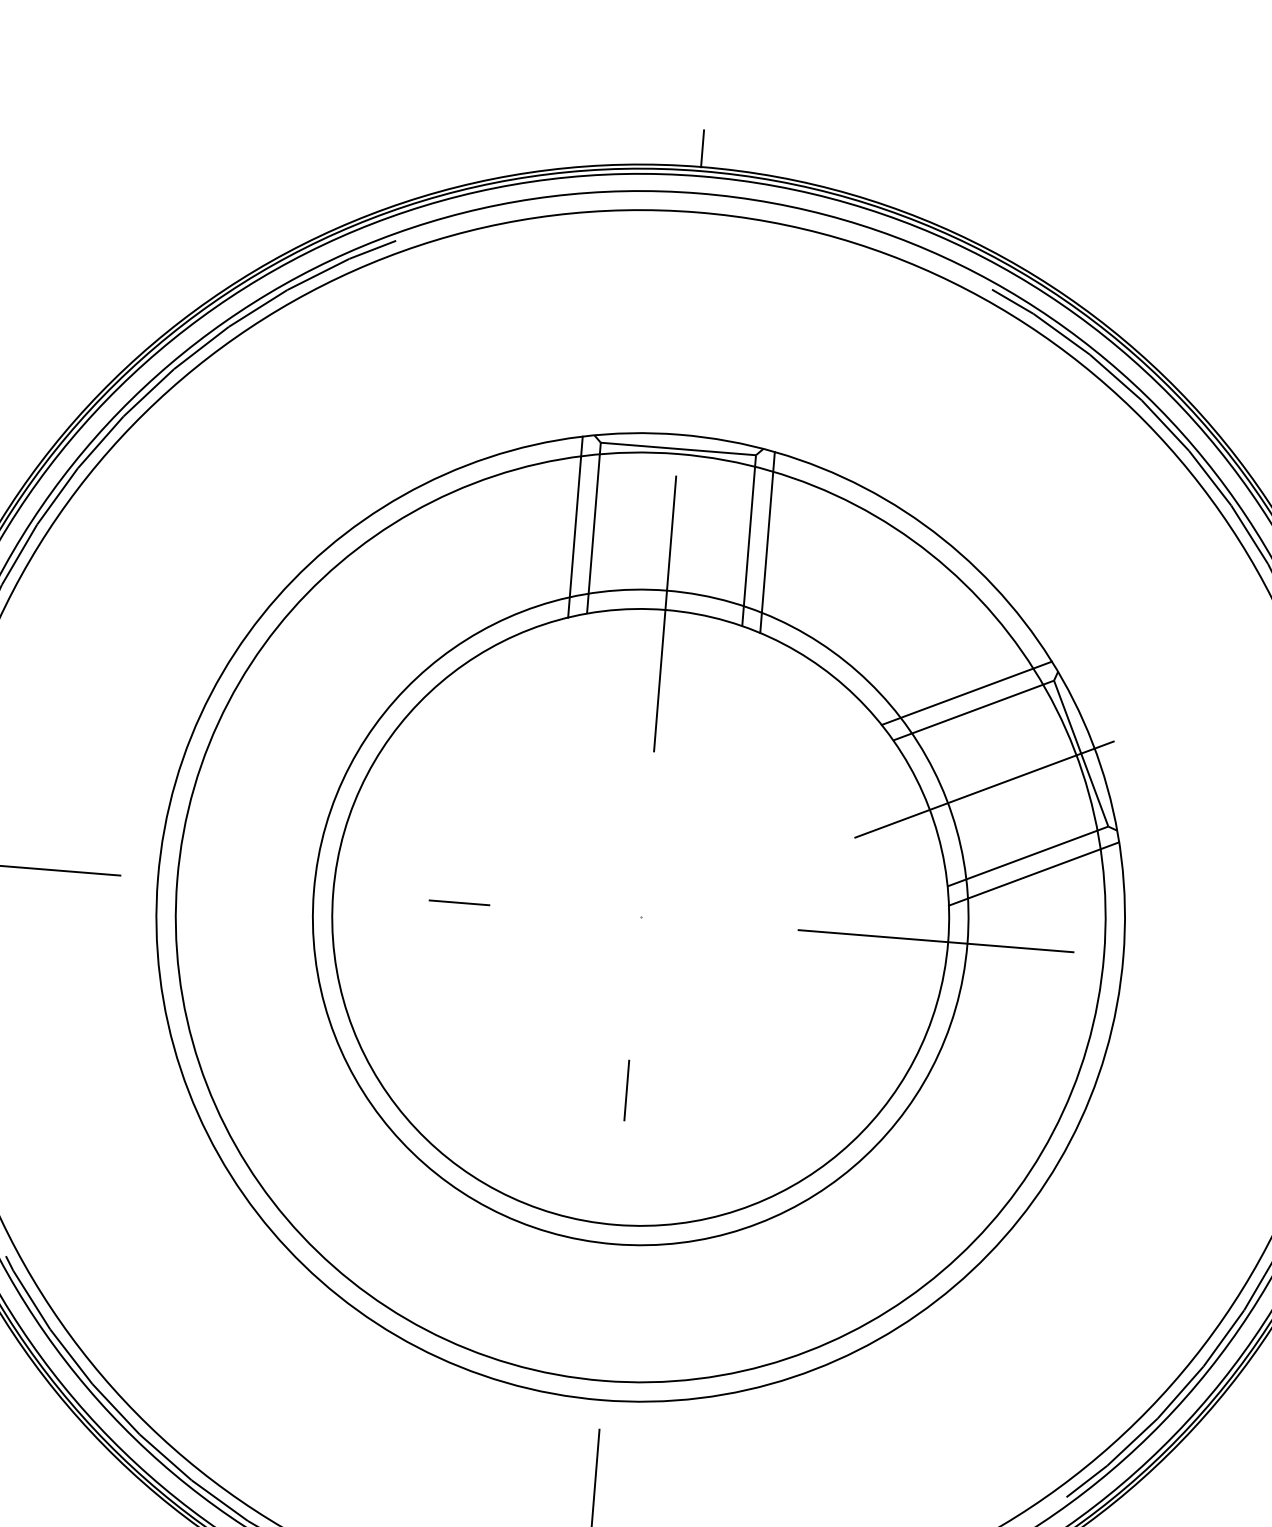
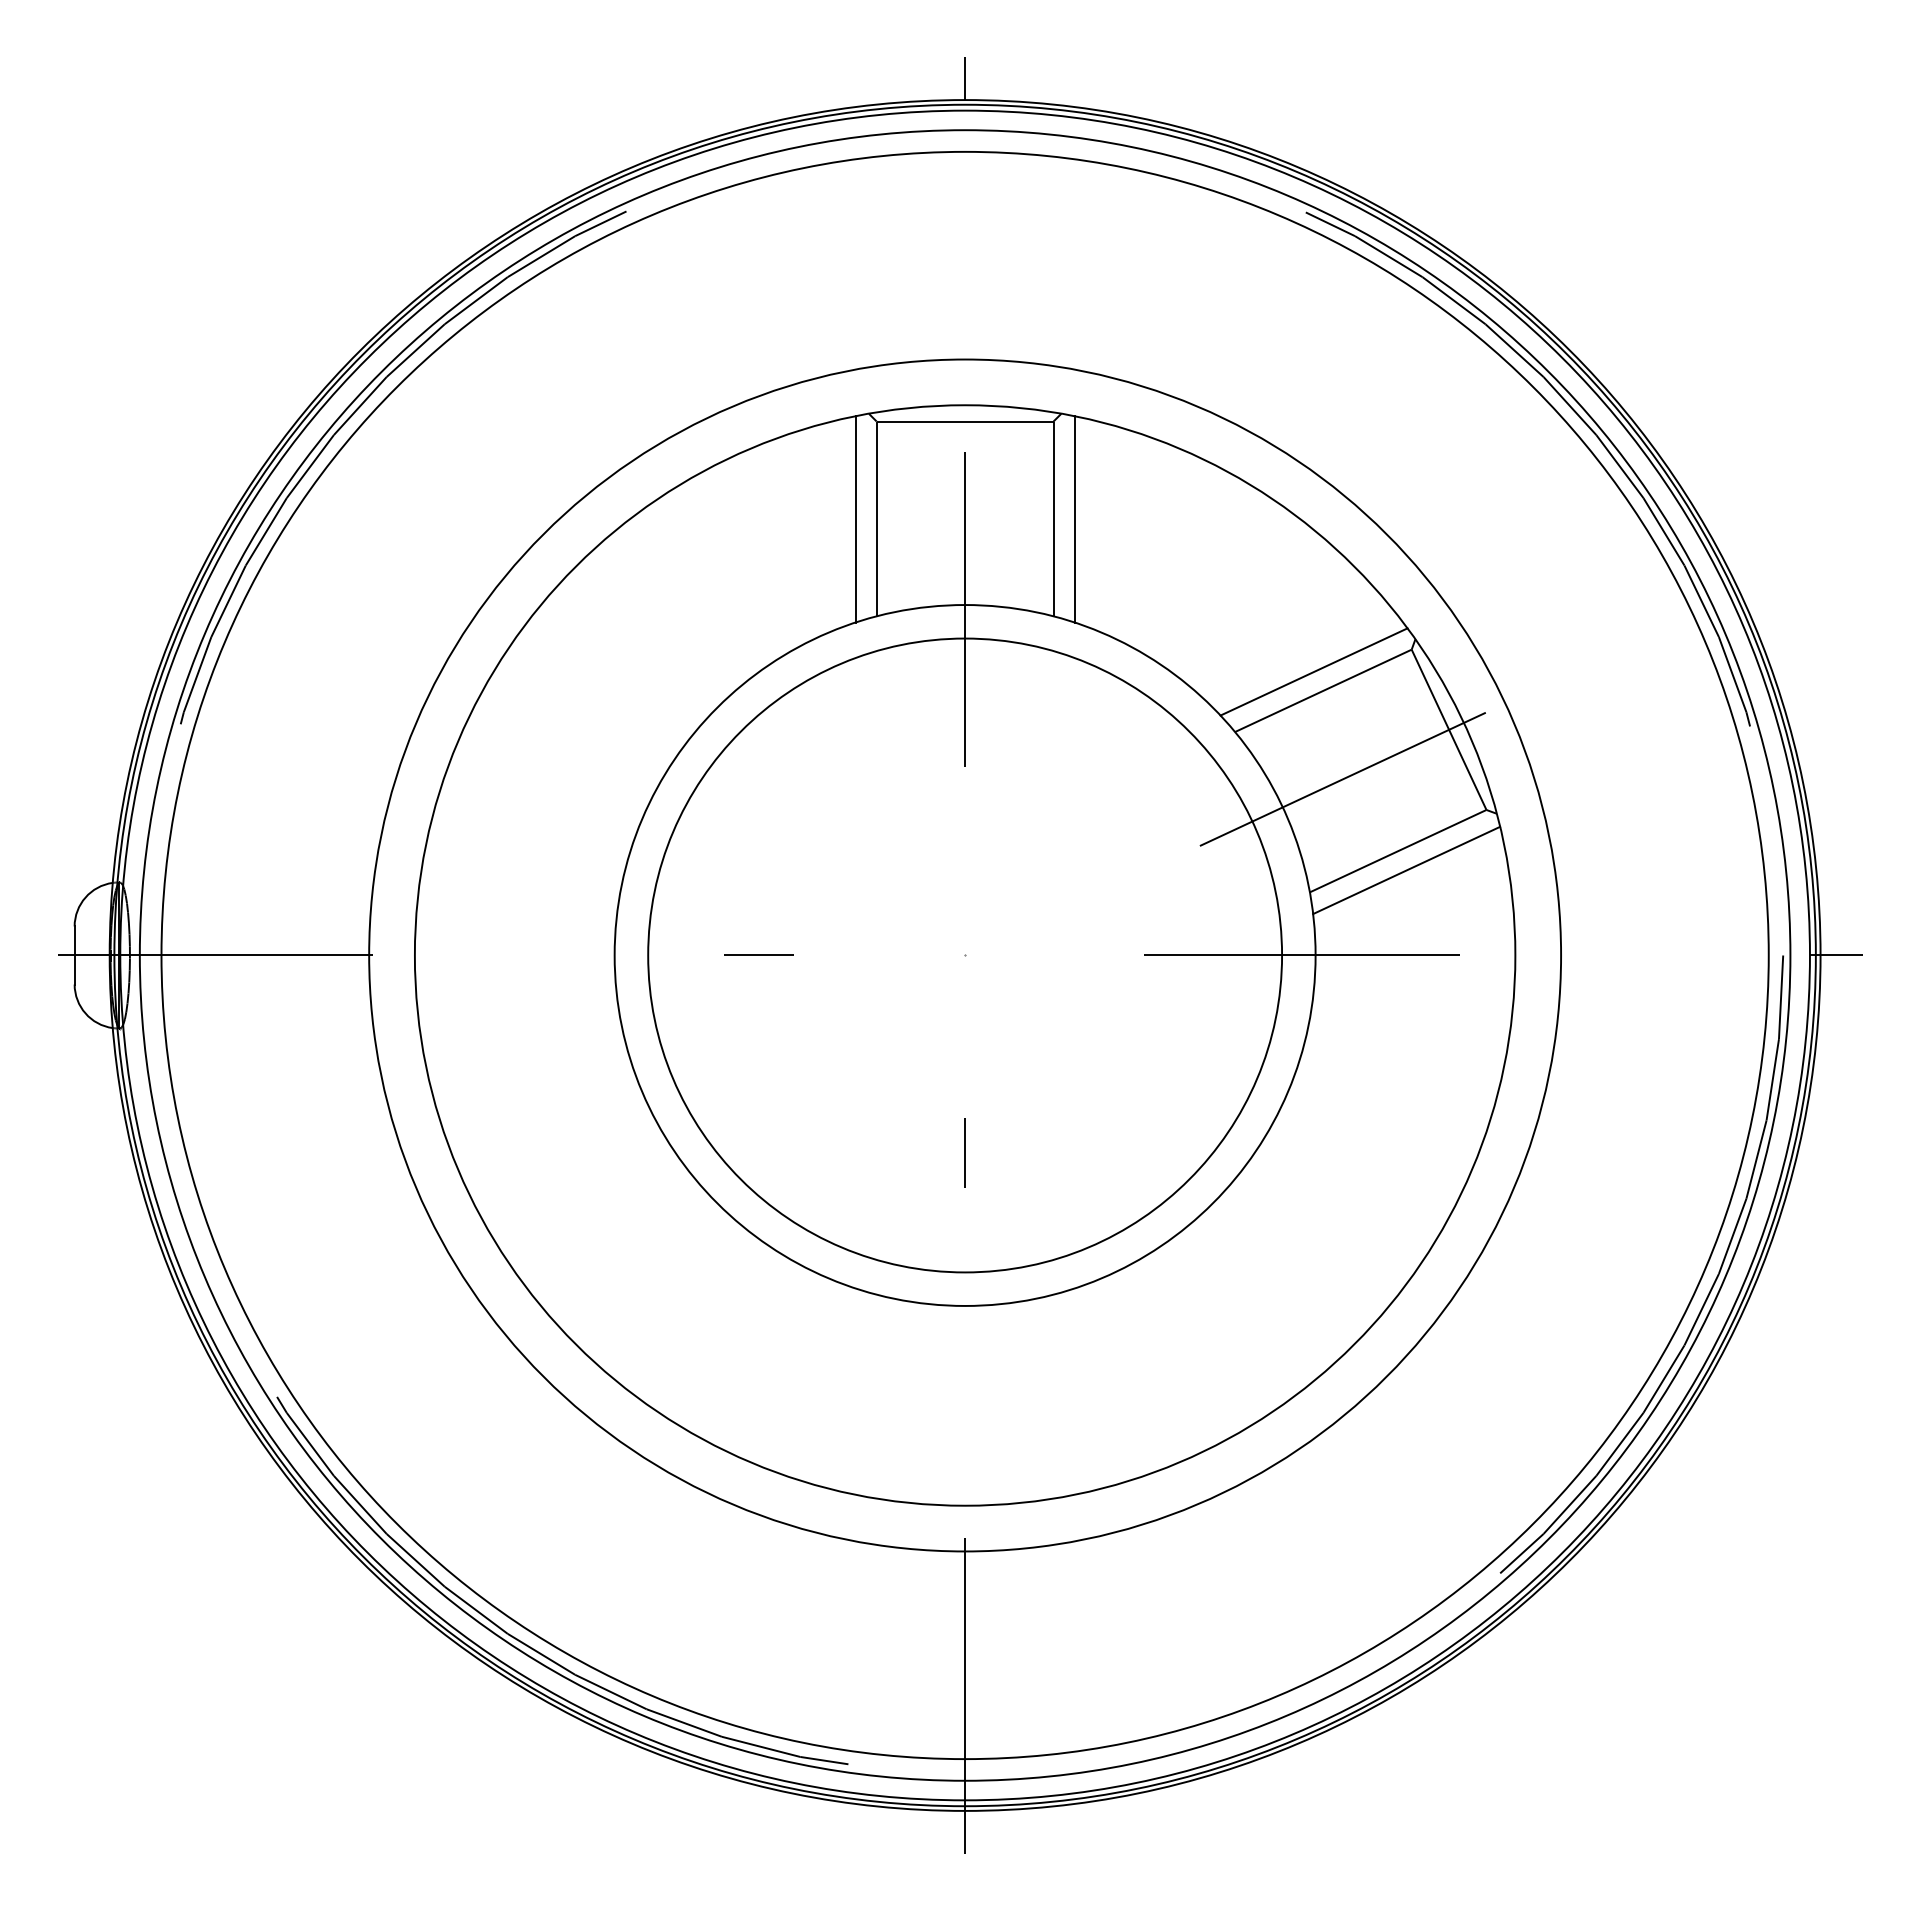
circle: (640, 917) -> (964, 955), size x0.6
circle: (640, 917) -> (964, 955), size x1.6

